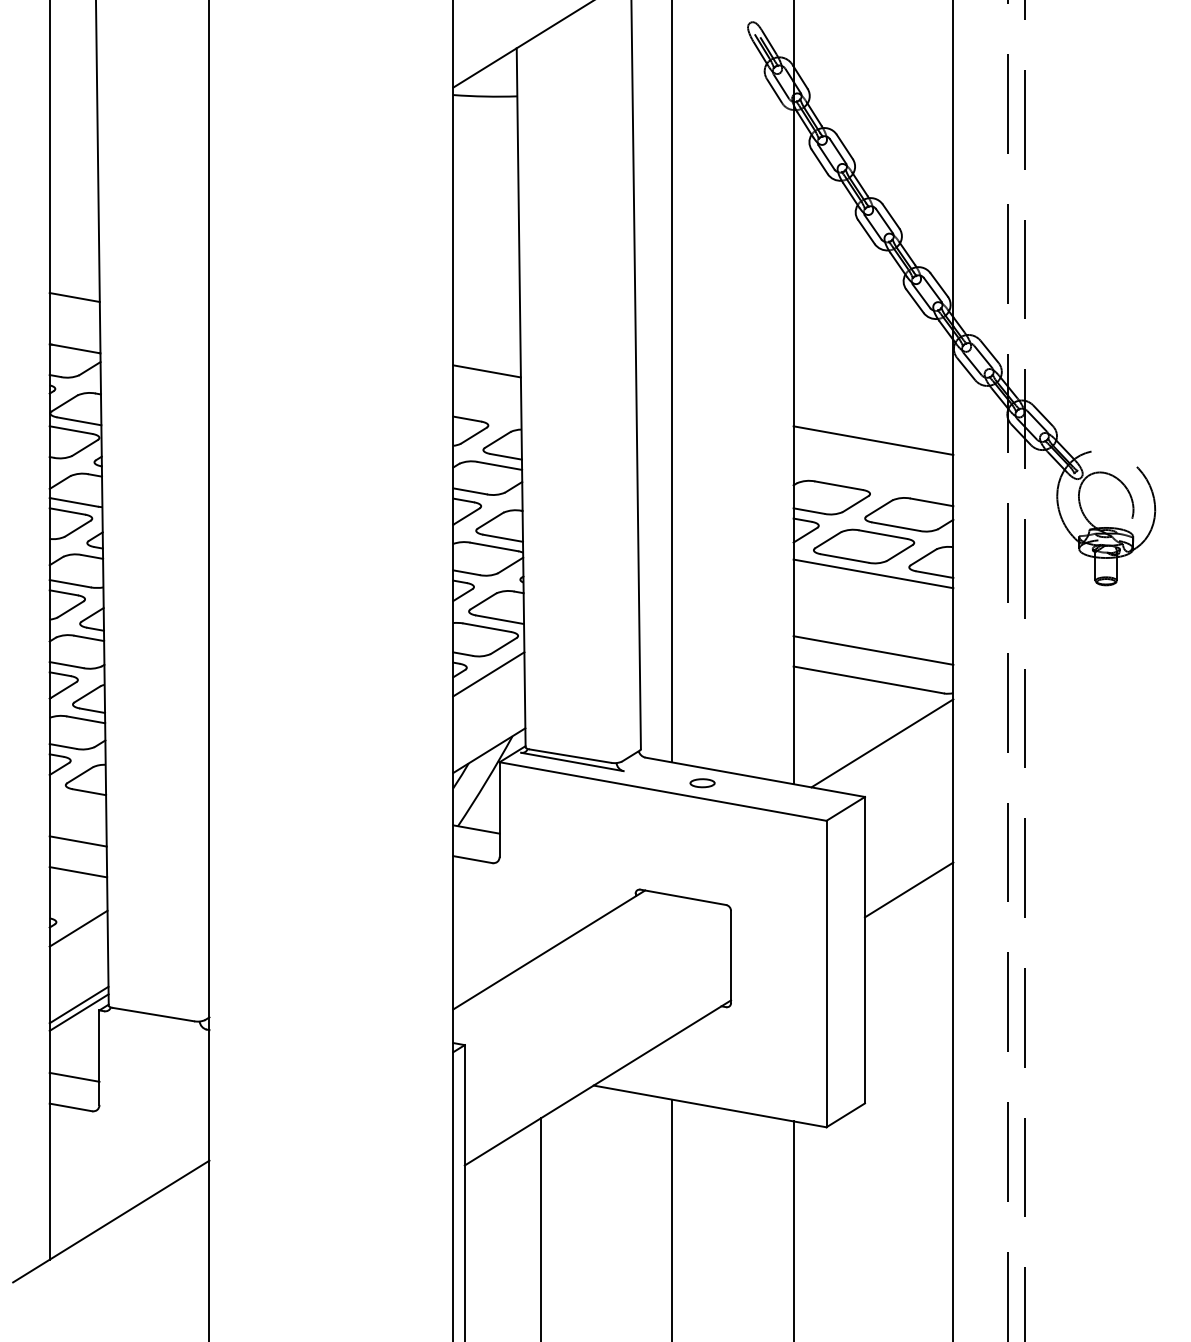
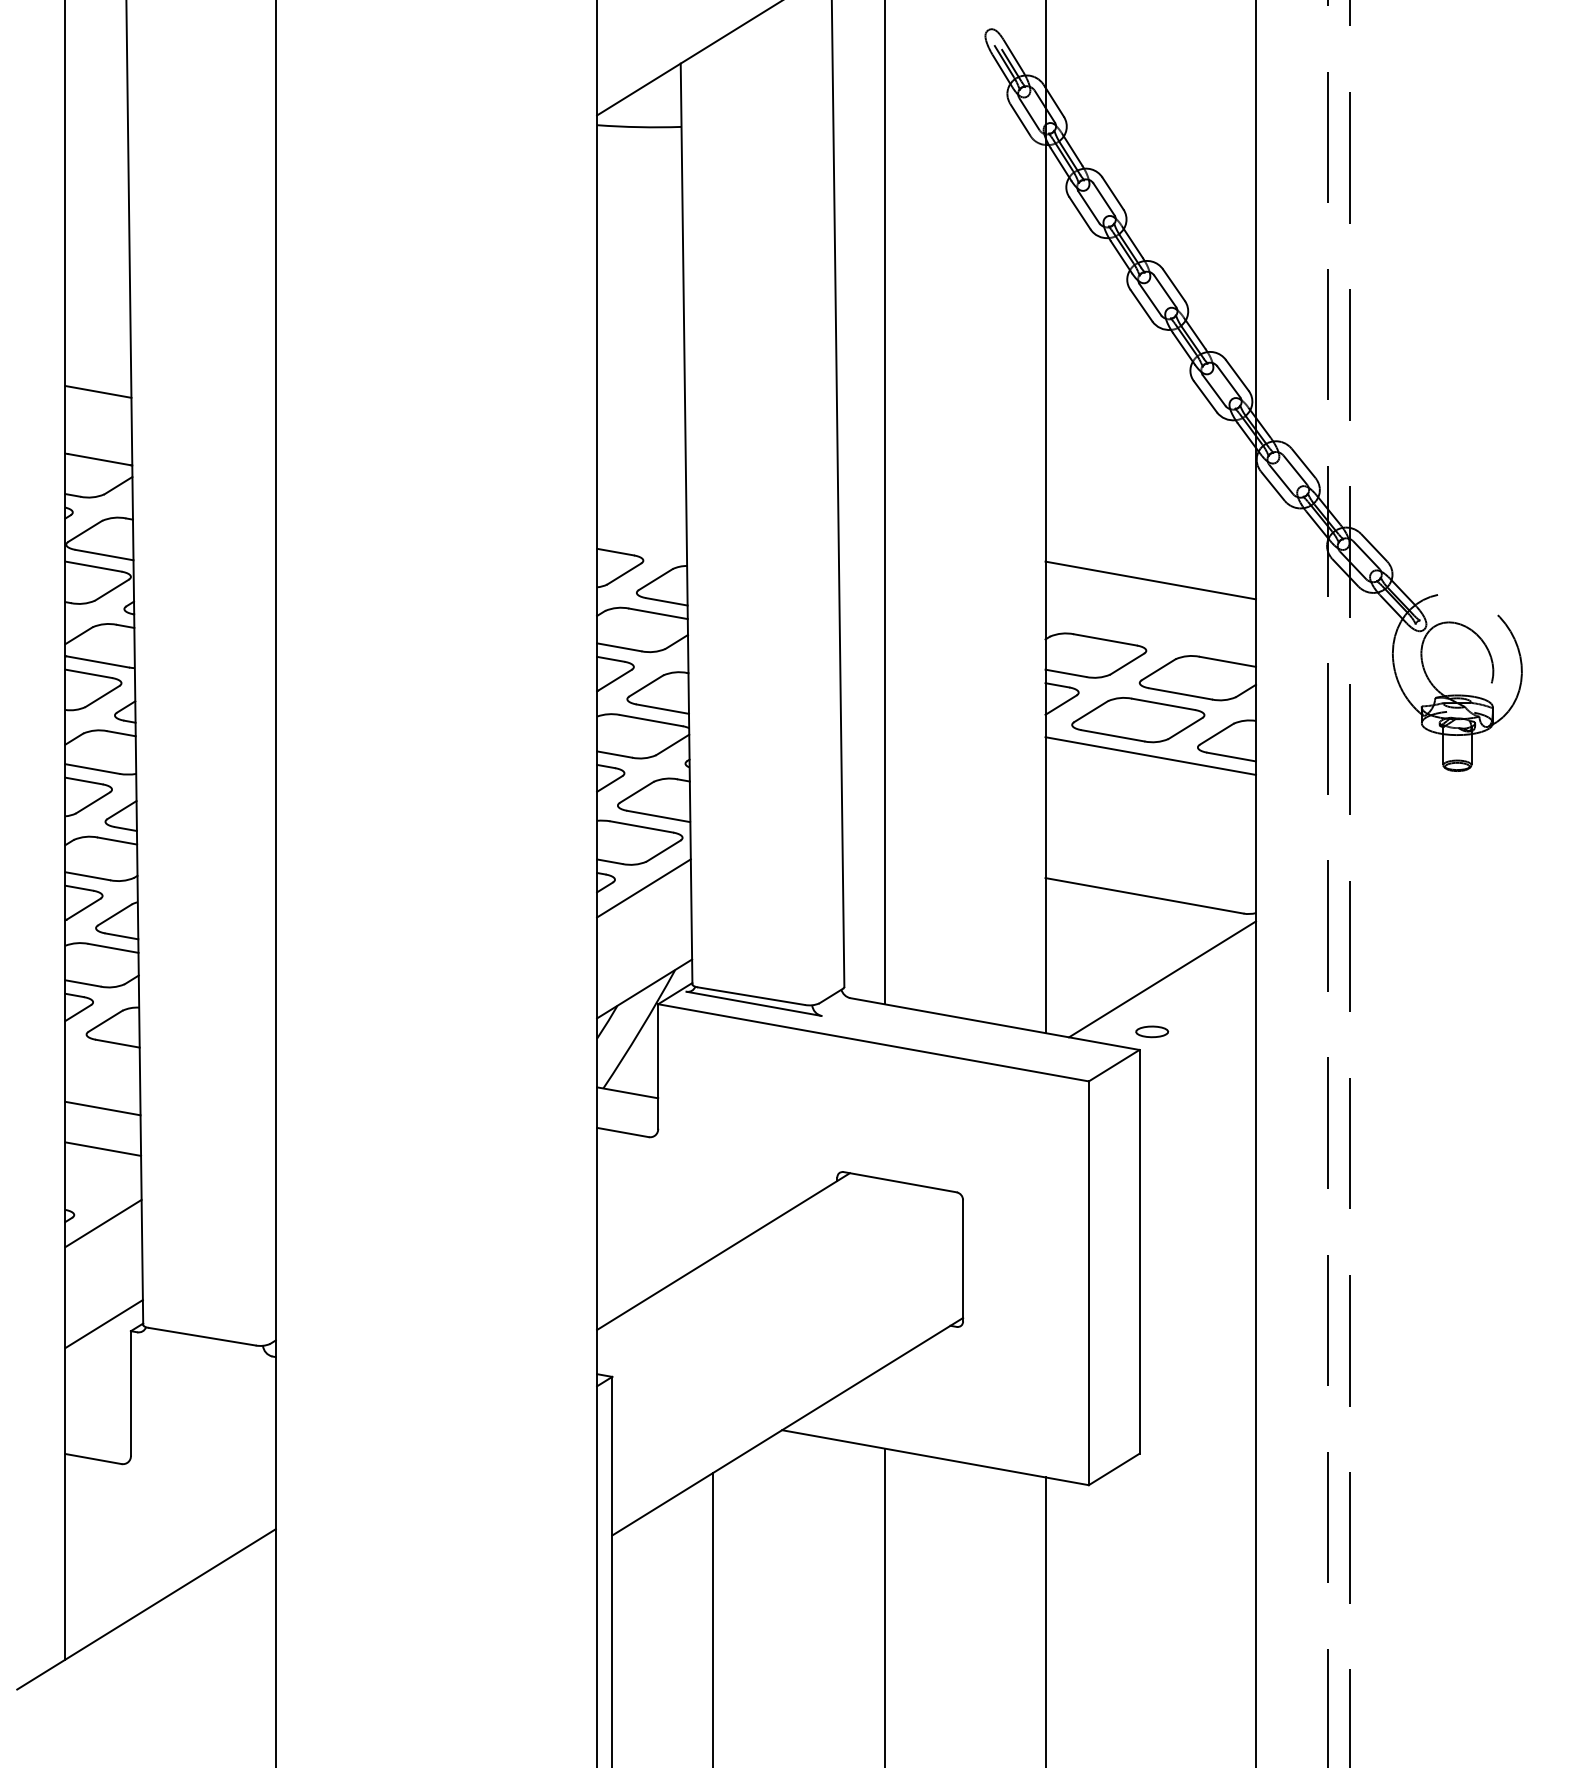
line: (486, 371) -> (640, 489), removed
line: (873, 650) -> (1150, 856), removed
part: (702, 783) -> (1152, 1032), moved
line: (908, 889) -> (1196, 1171), removed
line: (78, 1012) -> (103, 1333), removed
line: (74, 1076) -> (98, 1418), removed

